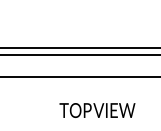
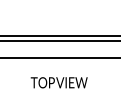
text: (96, 110) -> (58, 82), moved

